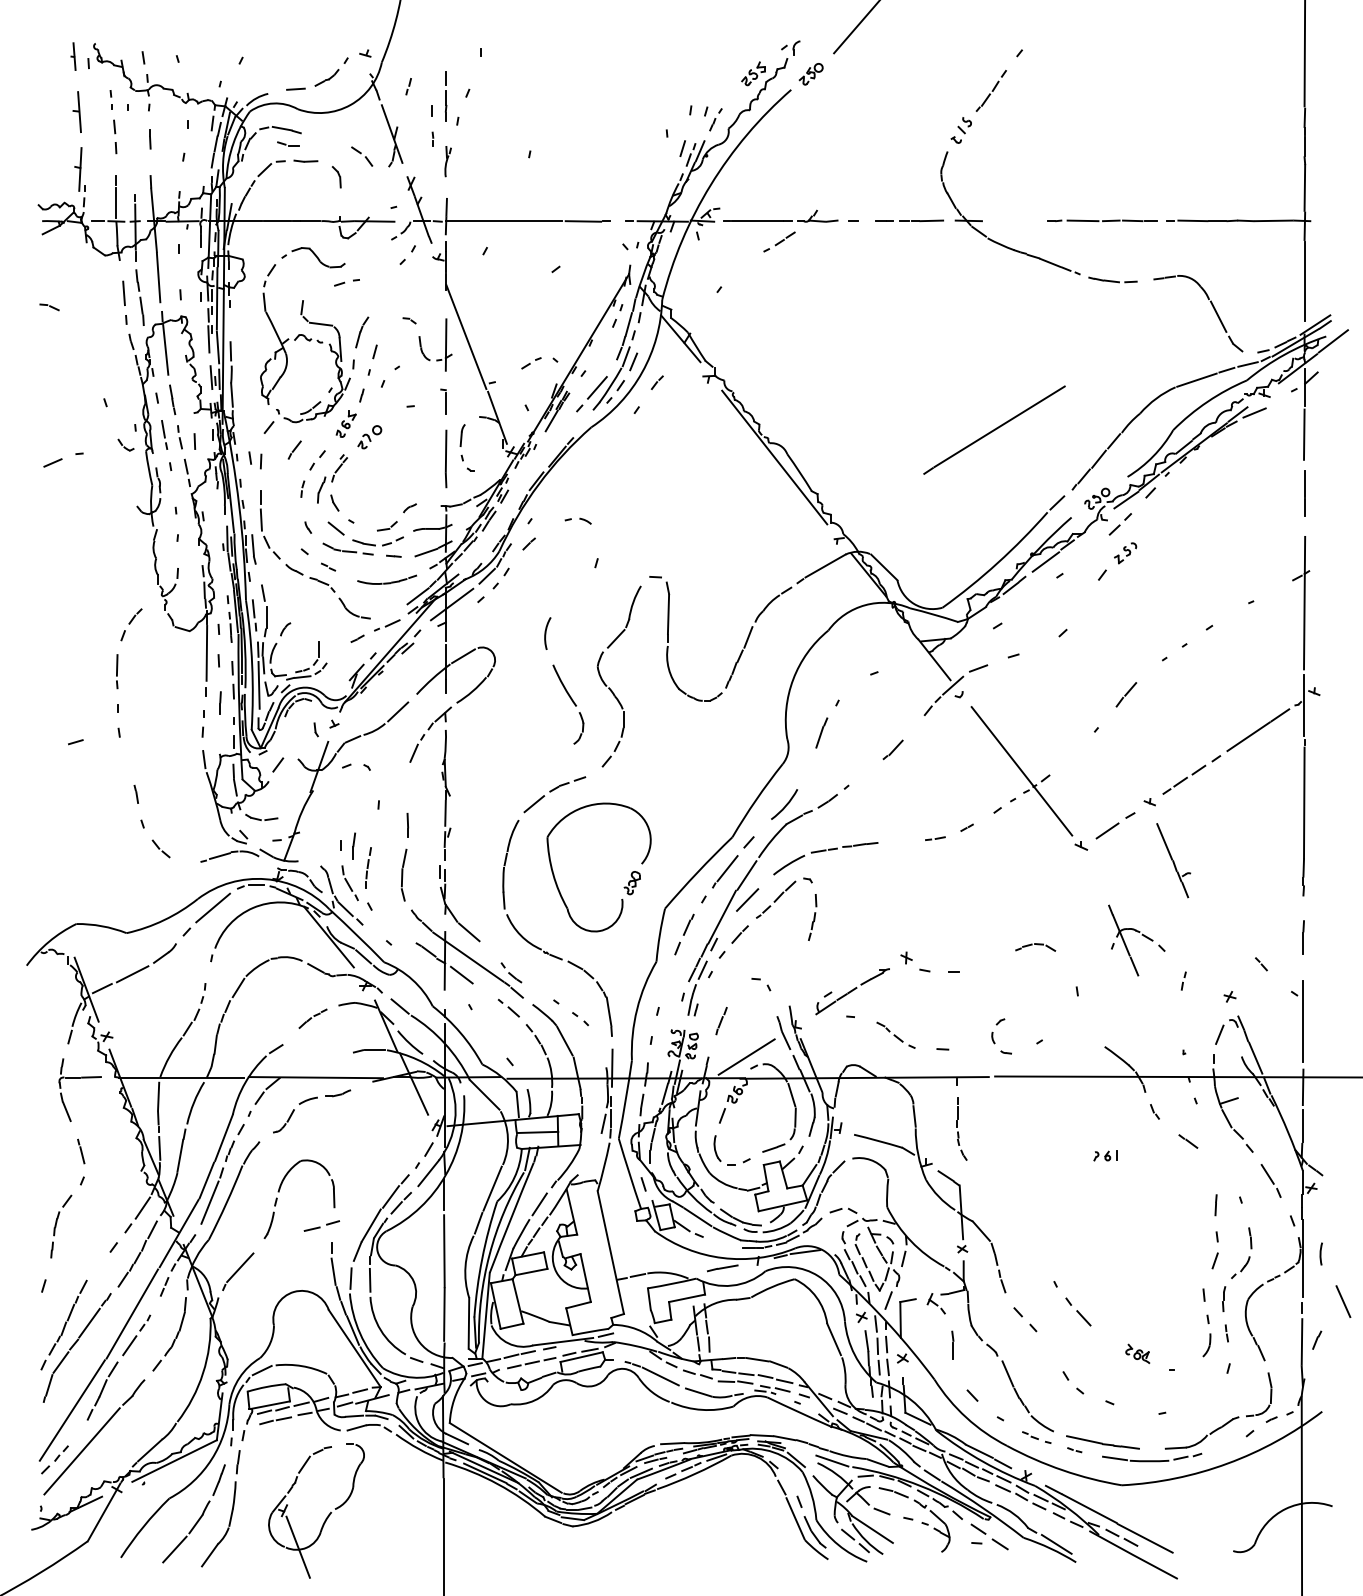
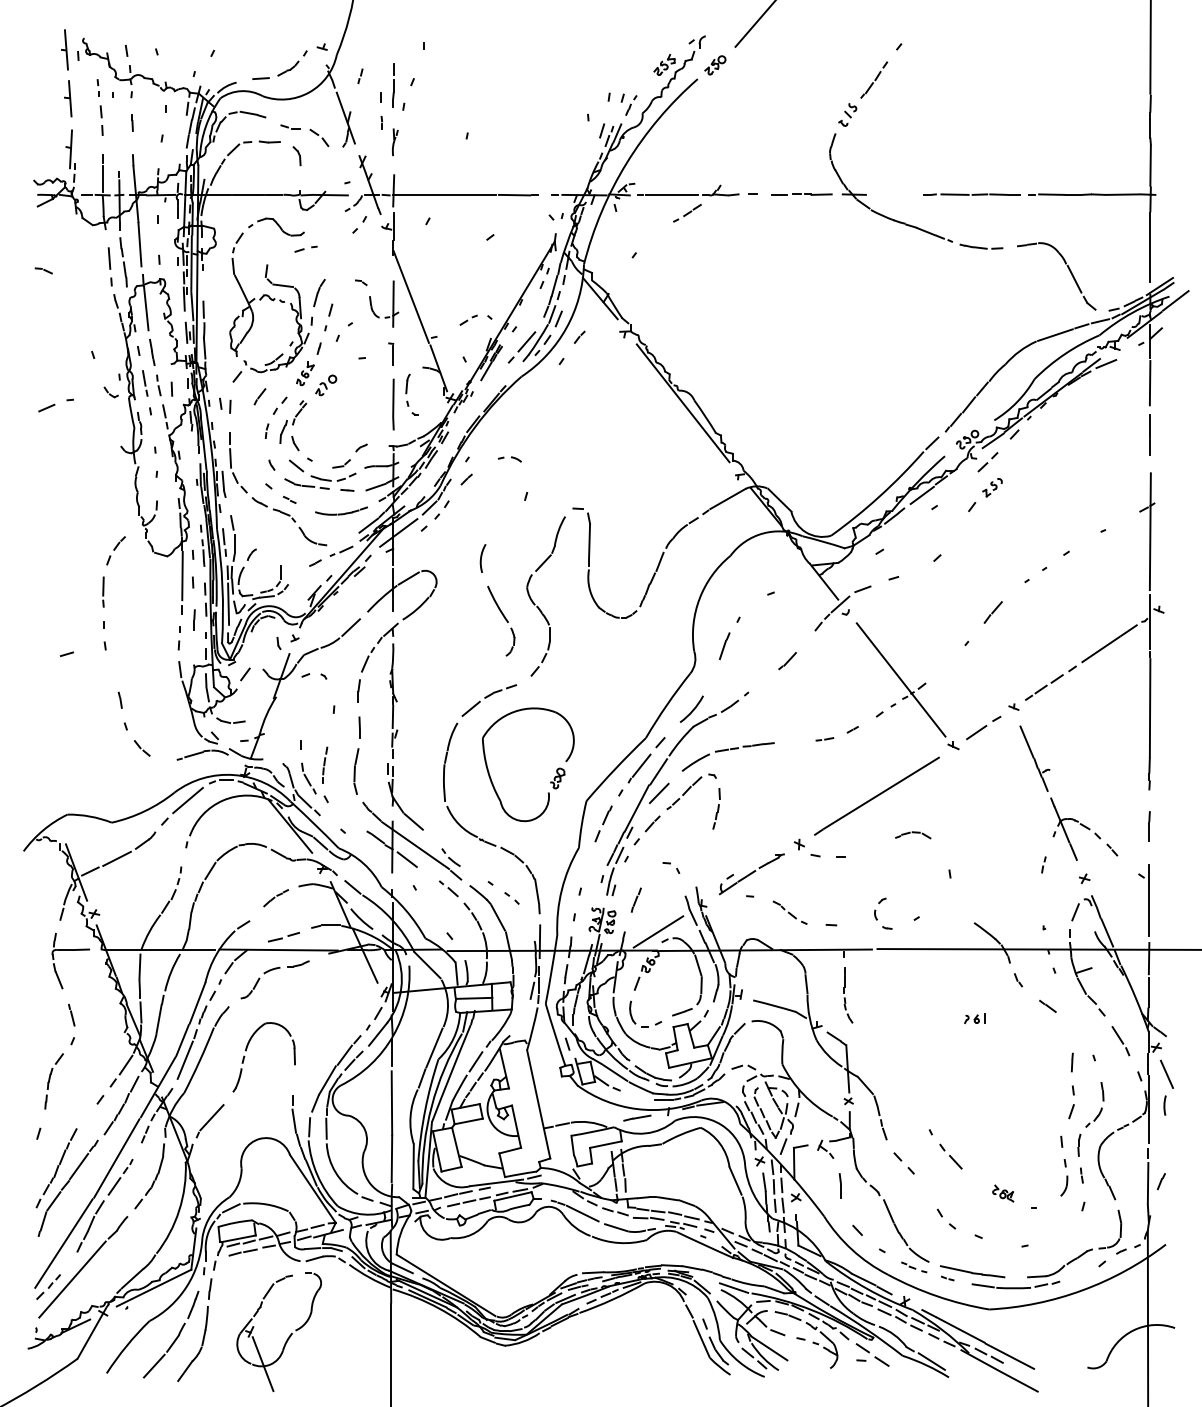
part: (73, 56) -> (64, 49), size x1.67
part: (288, 143) -> (290, 126), moved
line: (994, 429) -> (876, 795), moved
part: (354, 845) -> (359, 690), moved
part: (1141, 935) -> (1079, 824), moved
part: (321, 1225) -> (283, 936), moved
line: (1343, 1301) -> (1167, 1074), moved

